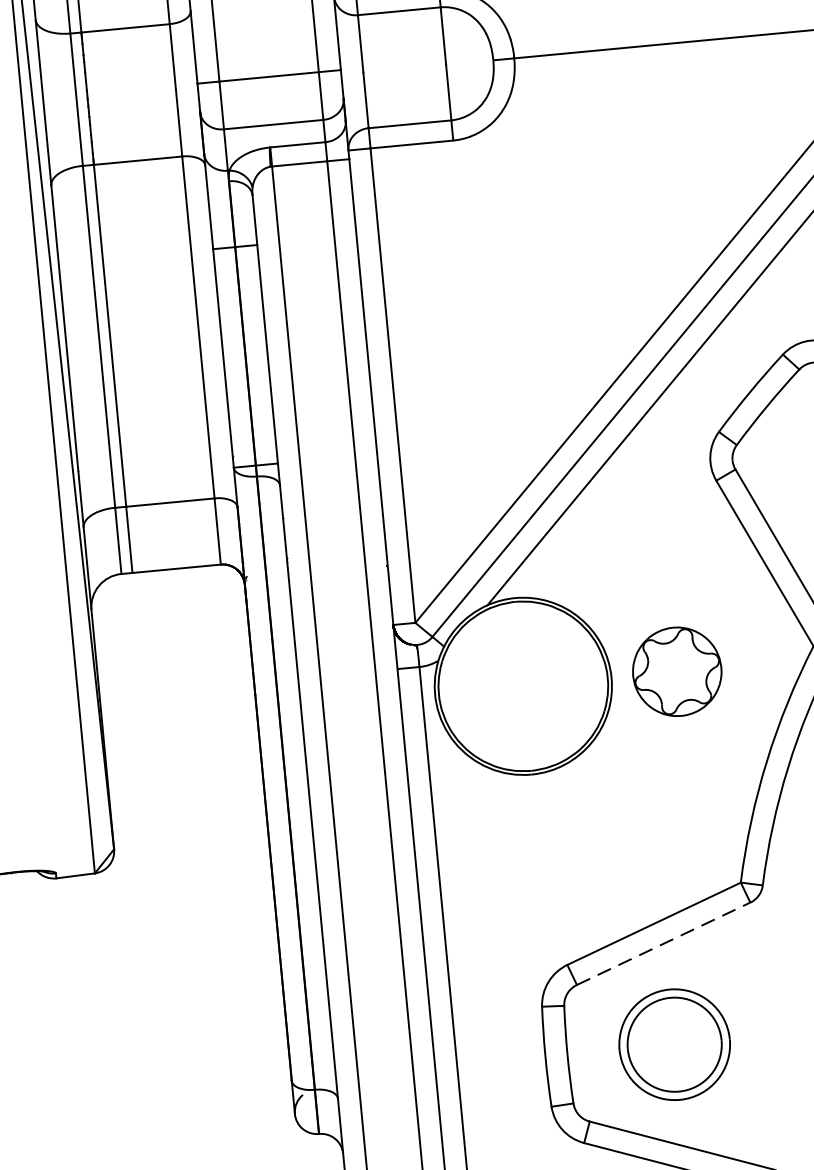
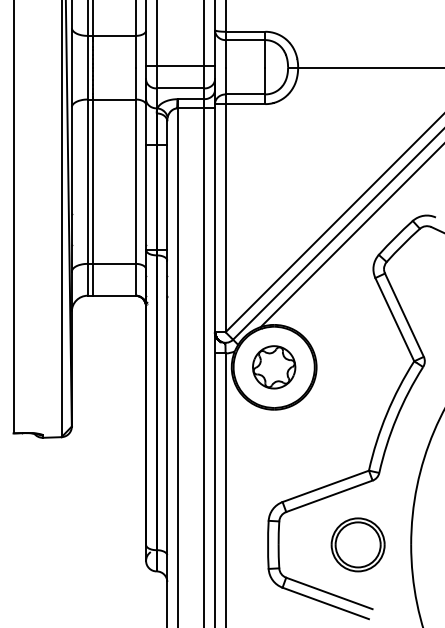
part: (677, 672) -> (274, 367), moved
line: (663, 944) -> (329, 496), dashed -> solid
part: (673, 1043) -> (357, 544), moved

